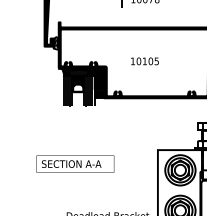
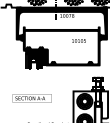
text: (143, 60) -> (78, 40), moved

